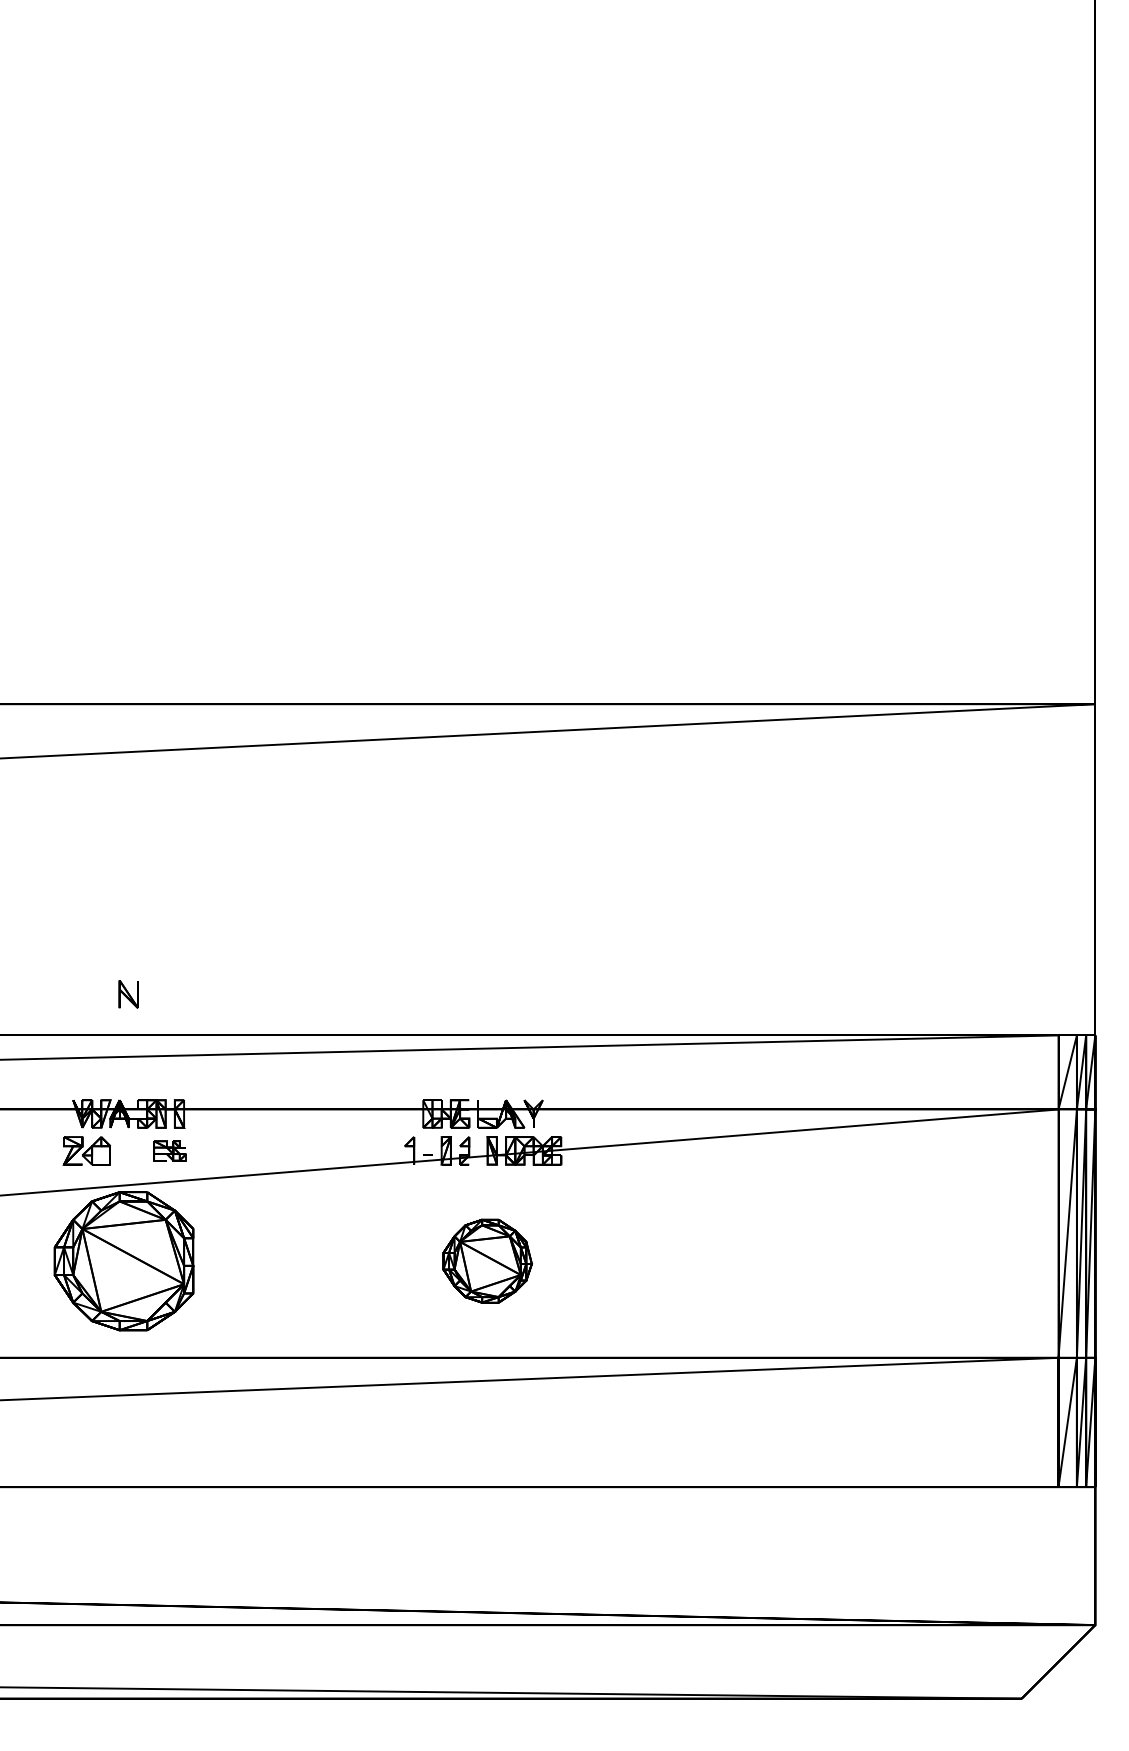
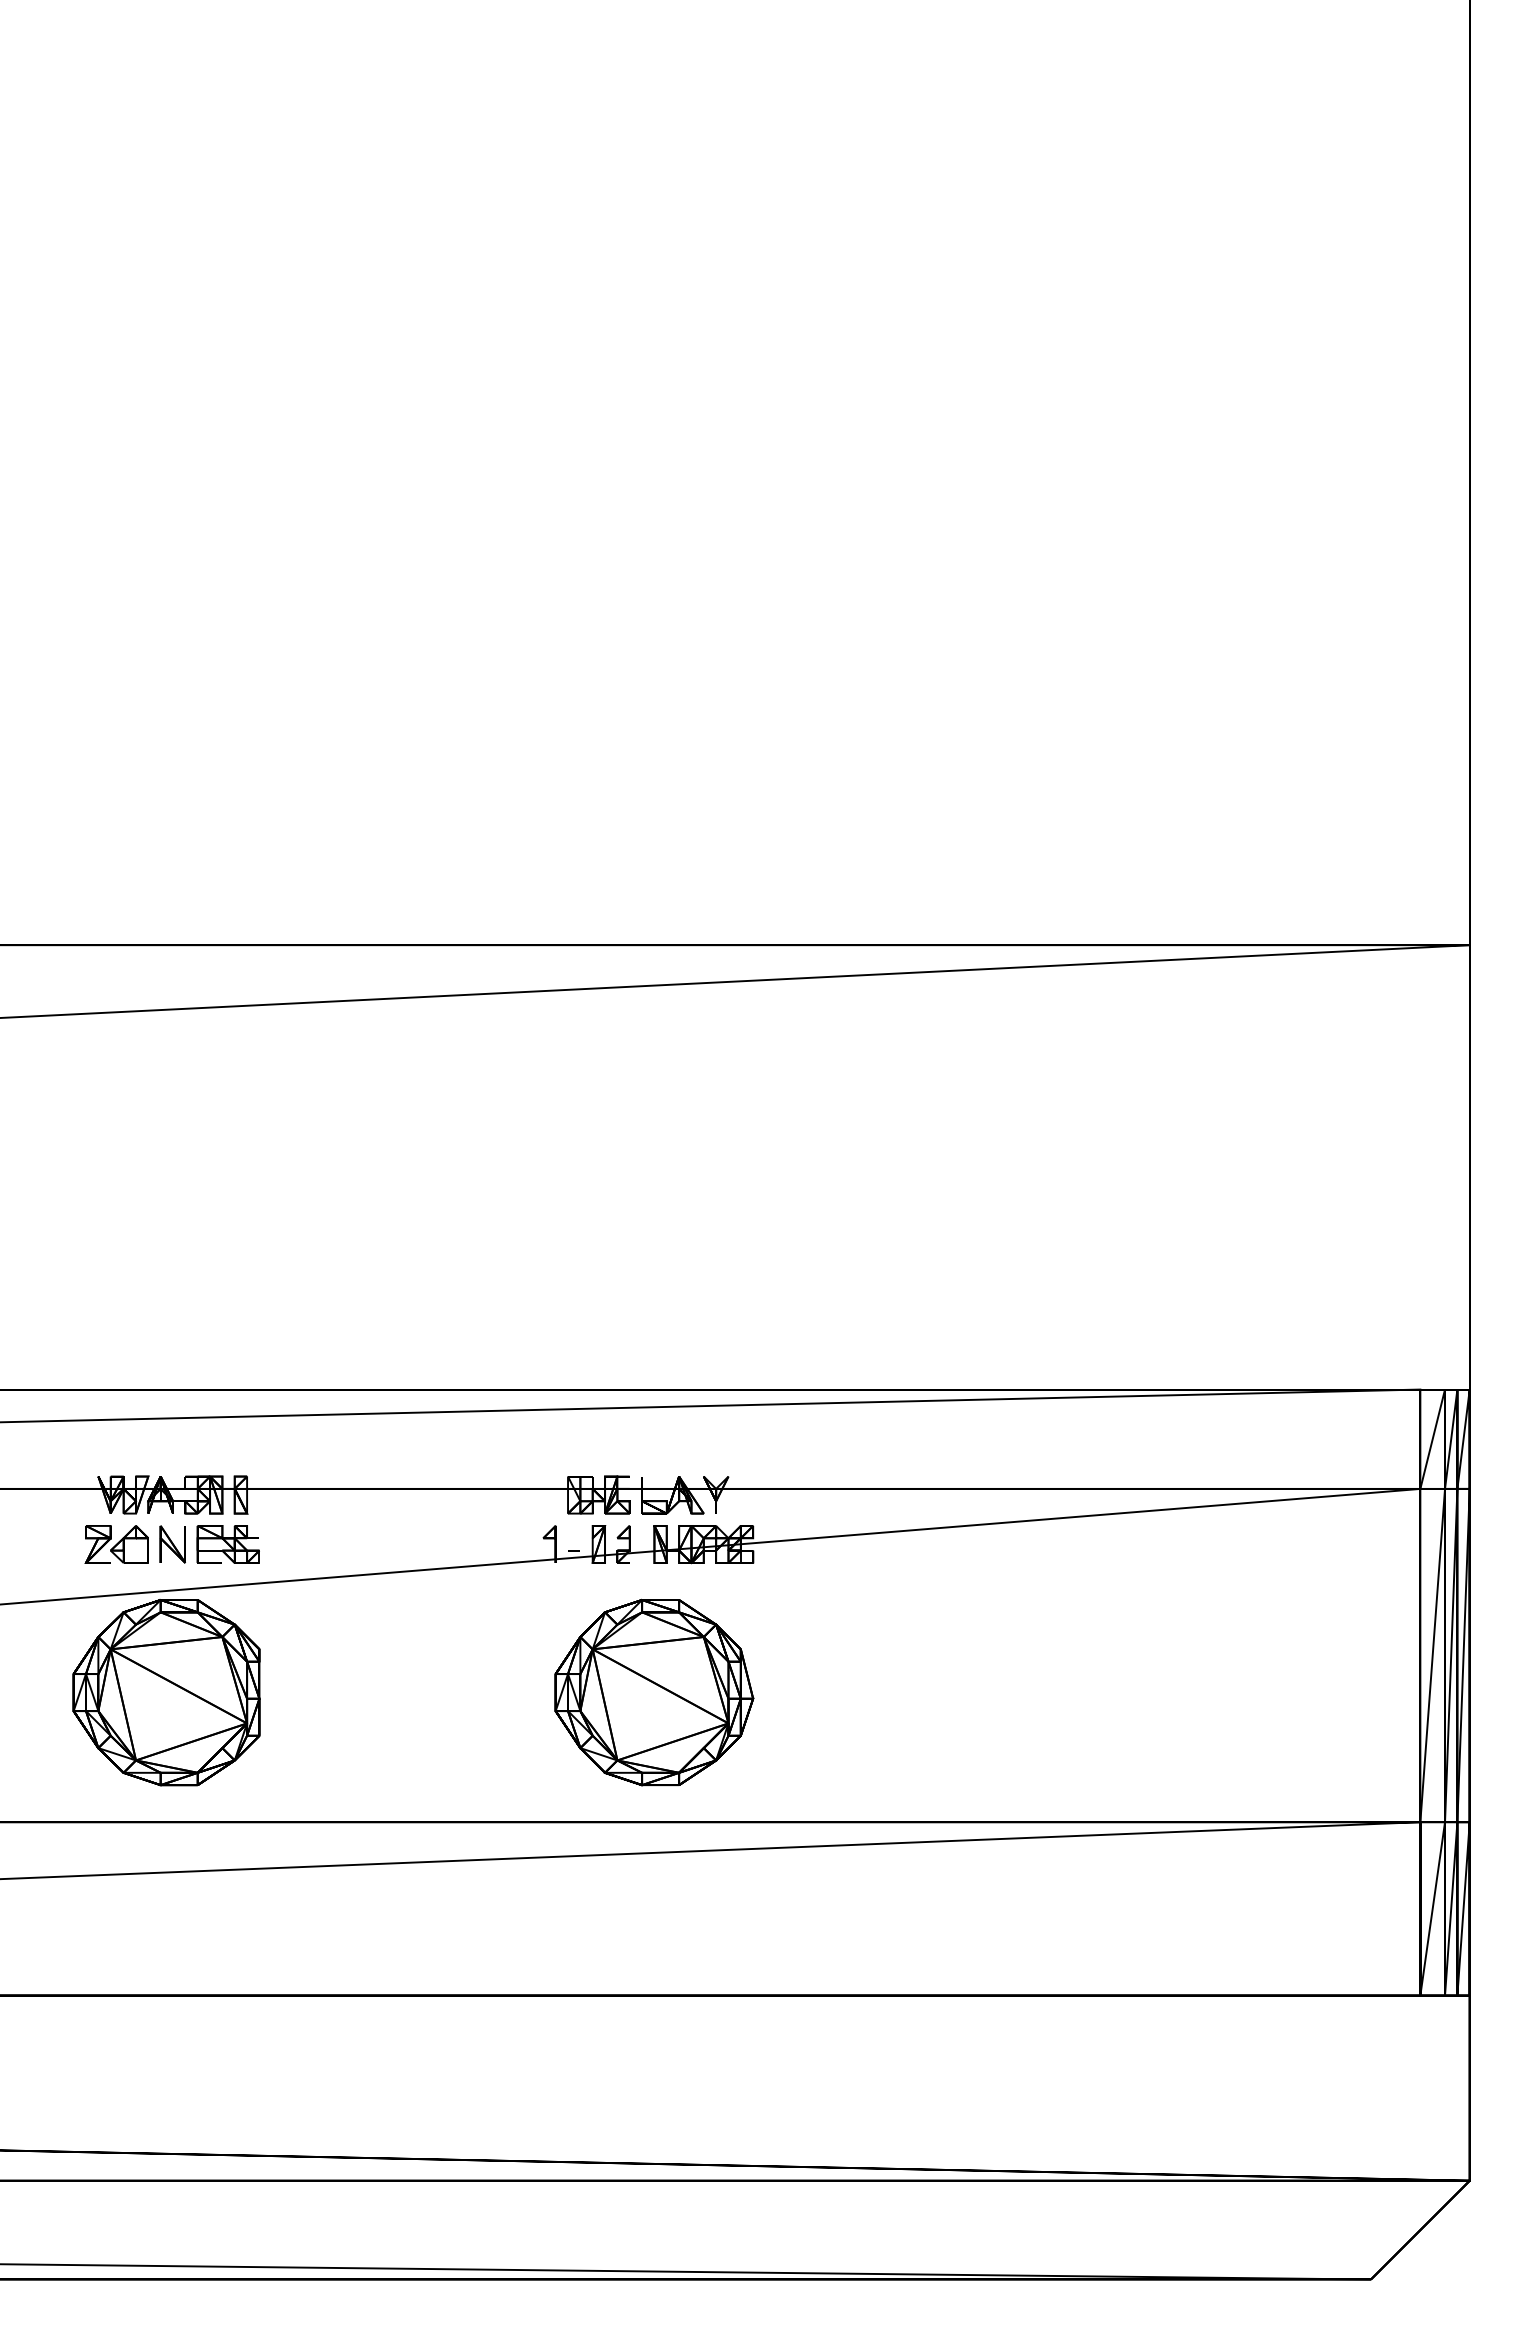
part: (128, 994) -> (172, 1544), moved
part: (169, 1150) -> (227, 1544), size x1.43
part: (487, 1261) -> (654, 1692), size x1.67

